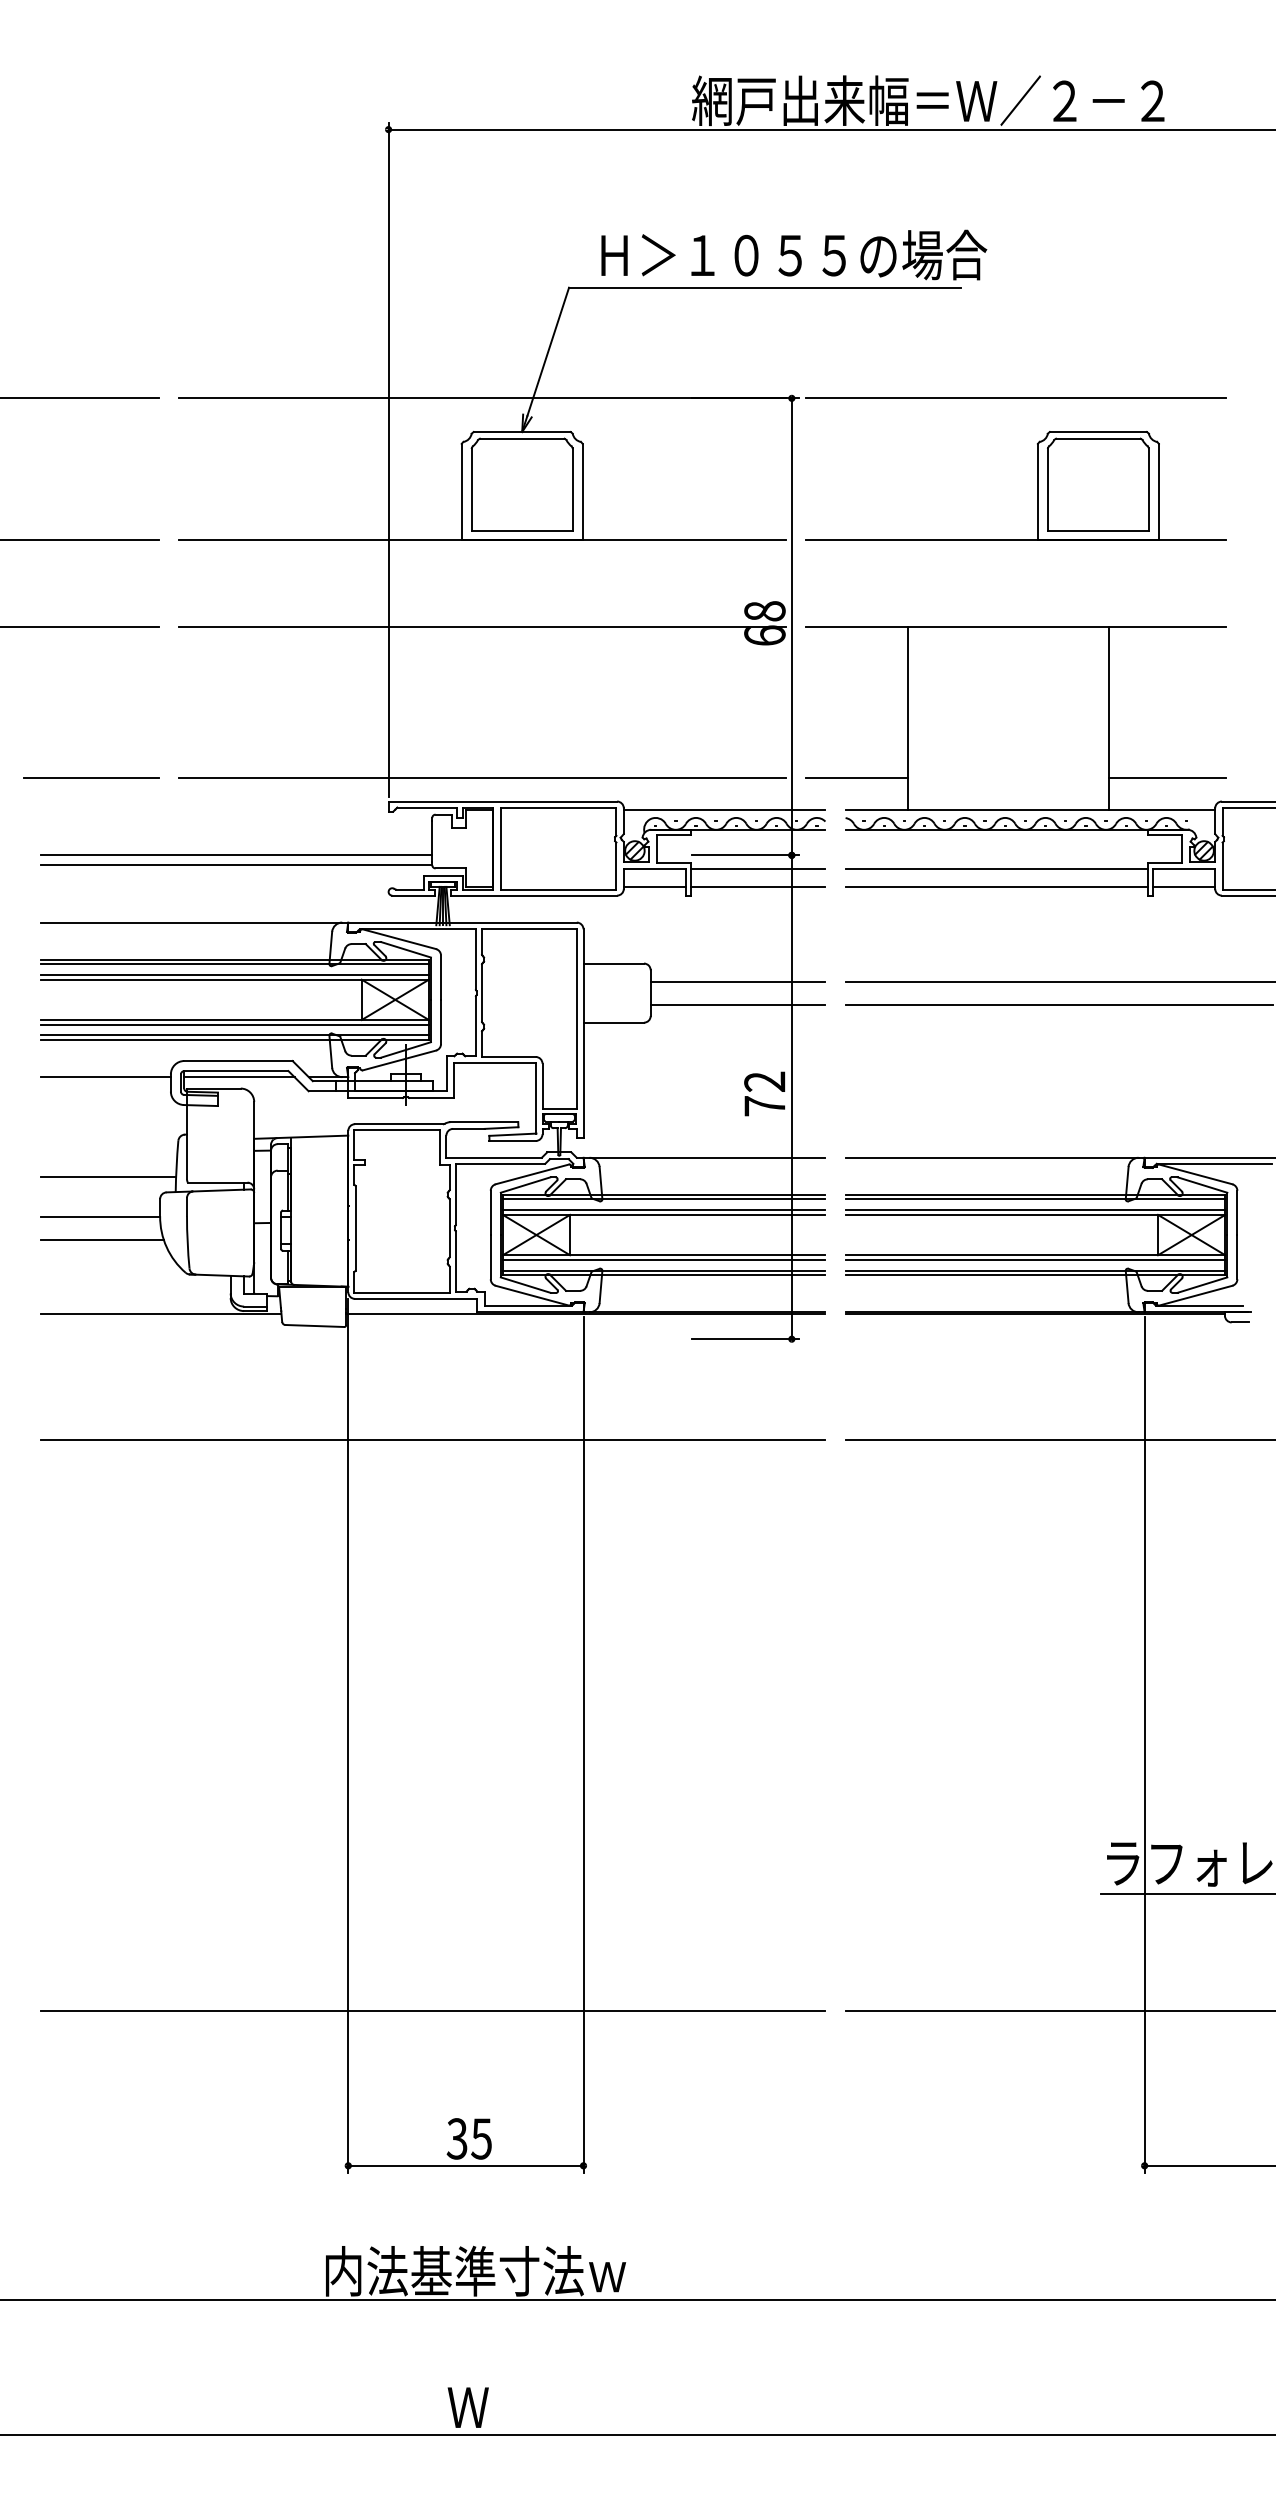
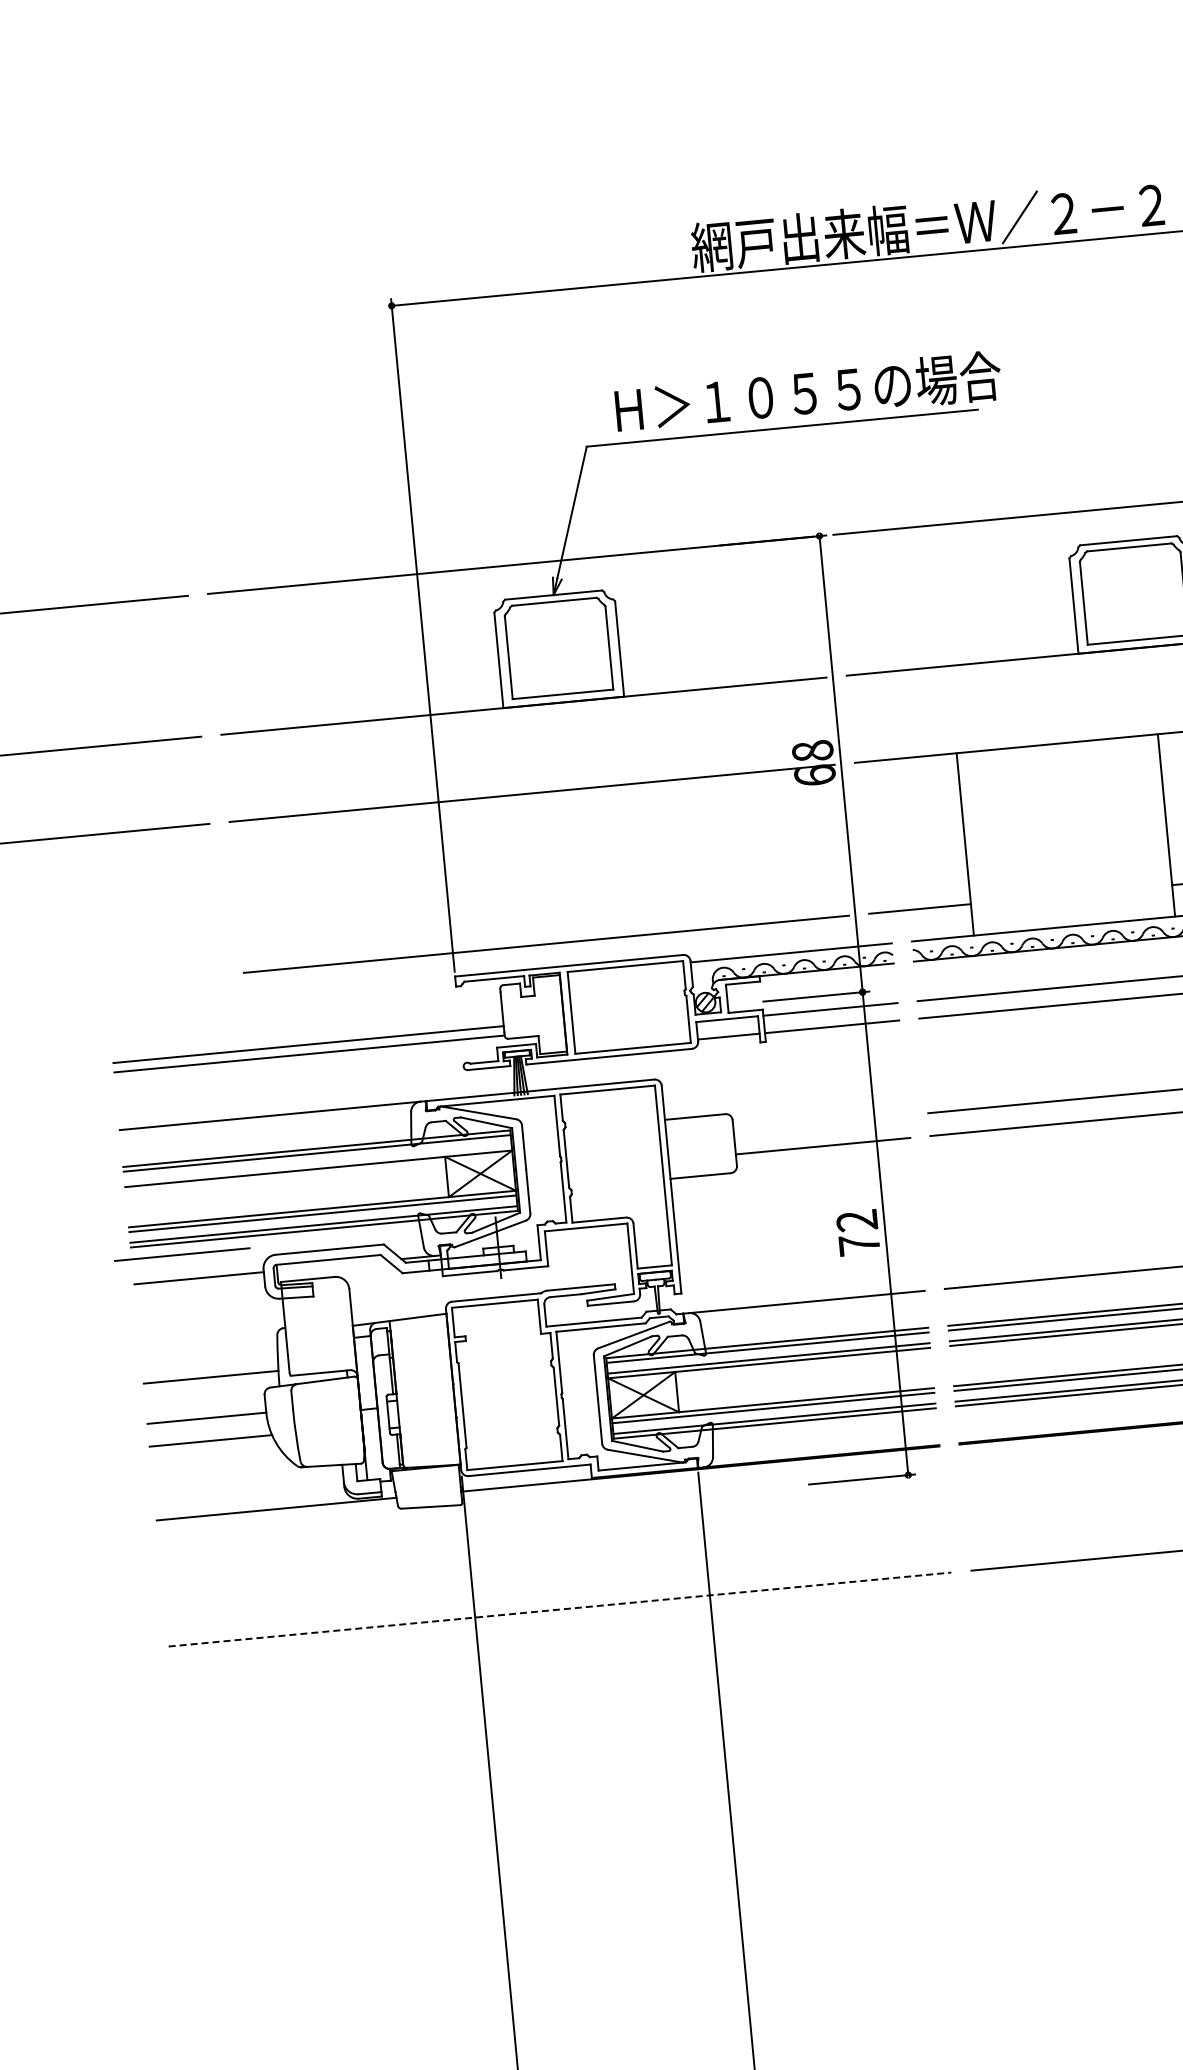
line: (91, 777) -> (182, 1254), moved
line: (234, 975) -> (317, 1164), removed
line: (737, 981) -> (820, 1123), removed
line: (239, 1077) -> (332, 1266), removed
line: (433, 1440) -> (560, 1610), solid -> dashed

